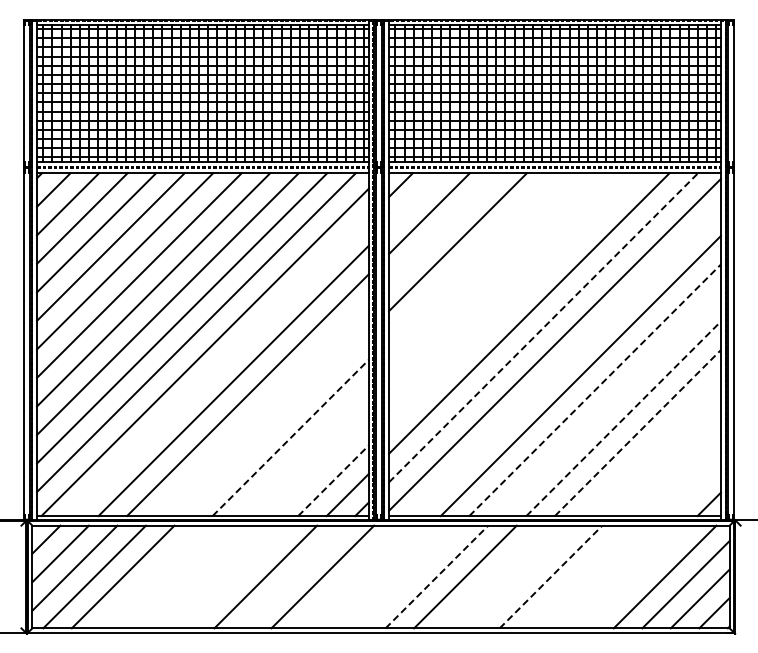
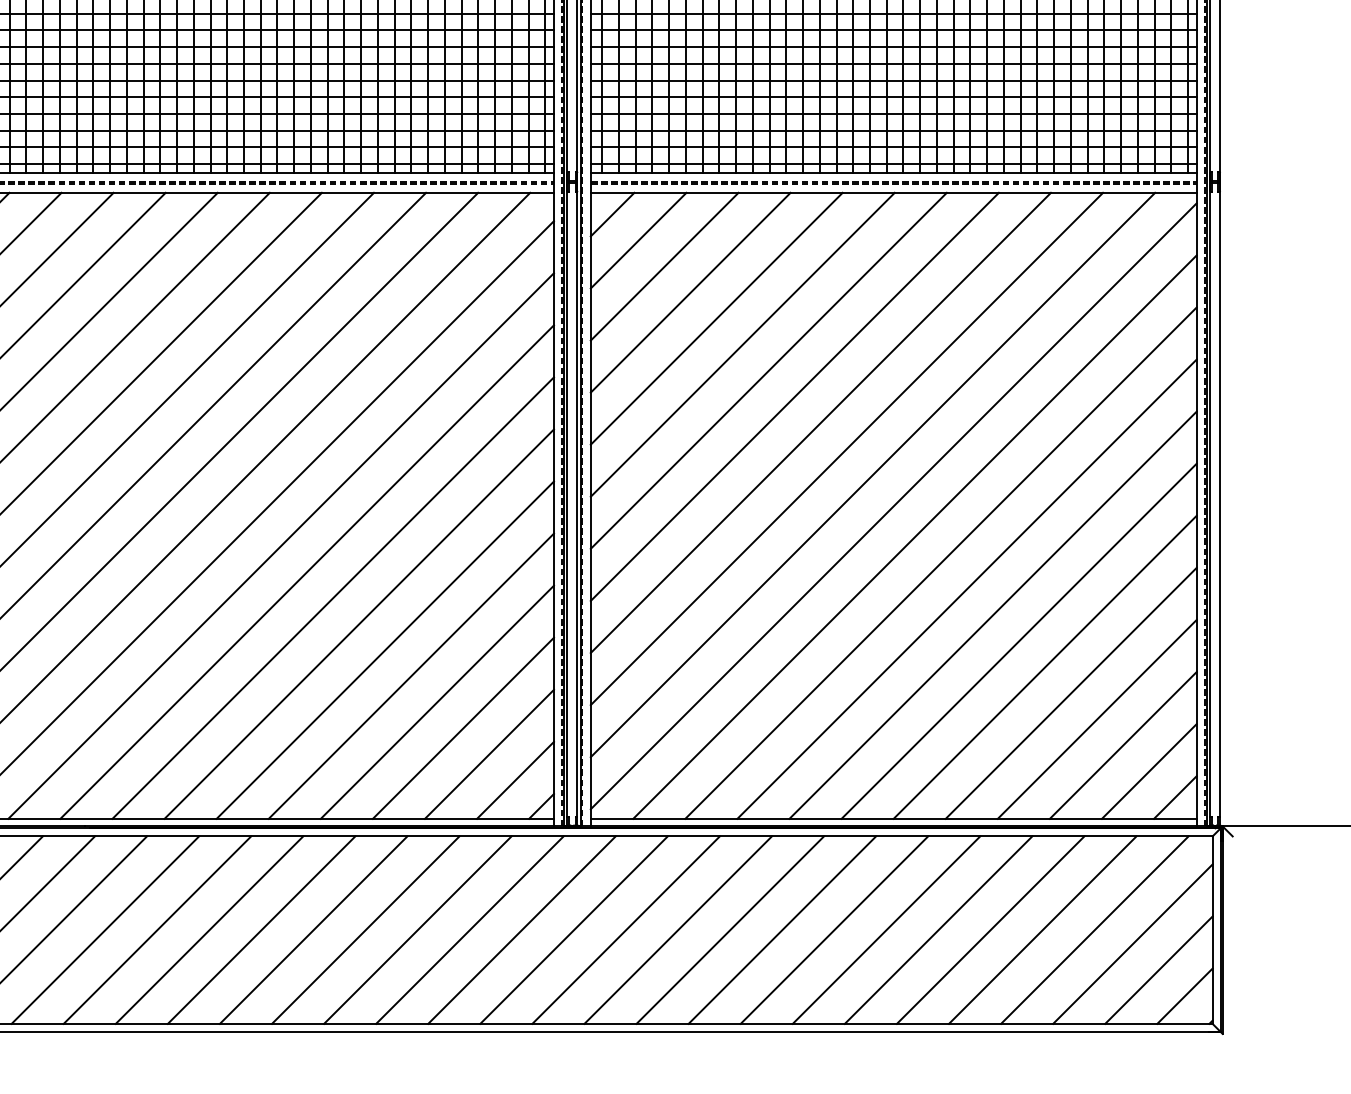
line: (415, 199) -> (639, 240), added
line: (443, 227) -> (690, 292), added
line: (472, 256) -> (743, 345), added
line: (486, 270) -> (768, 370), added
line: (500, 284) -> (794, 396), added
line: (515, 299) -> (821, 423), added
line: (543, 327) -> (872, 474), dashed -> solid
line: (566, 361) -> (914, 536), added
line: (219, 366) -> (281, 545), added
line: (595, 390) -> (967, 589), dashed -> solid
line: (608, 404) -> (991, 615), added
line: (261, 409) -> (357, 624), added
line: (623, 418) -> (1018, 640), dashed -> solid
line: (276, 423) -> (385, 649), added
line: (638, 432) -> (1046, 666), dashed -> solid
line: (291, 437) -> (412, 675), dashed -> solid
line: (651, 447) -> (1069, 693), added
line: (304, 452) -> (436, 702), added
line: (666, 461) -> (1097, 719), added
line: (318, 466) -> (461, 728), added
line: (680, 475) -> (1122, 744), added
line: (333, 480) -> (489, 753), dashed -> solid
line: (694, 490) -> (1148, 772), added
line: (151, 576) -> (157, 929), added
line: (179, 576) -> (208, 929), added
line: (208, 576) -> (261, 929), added
line: (236, 576) -> (312, 929), added
line: (293, 576) -> (416, 929), added
line: (351, 576) -> (522, 929), added
line: (379, 576) -> (573, 929), added
line: (408, 576) -> (626, 929), added
line: (493, 576) -> (781, 929), added
line: (522, 576) -> (834, 929), added
line: (579, 576) -> (938, 929), added
line: (607, 576) -> (989, 929), added
line: (636, 576) -> (1042, 929), added
line: (436, 577) -> (677, 931), dashed -> solid
line: (551, 577) -> (887, 931), dashed -> solid

